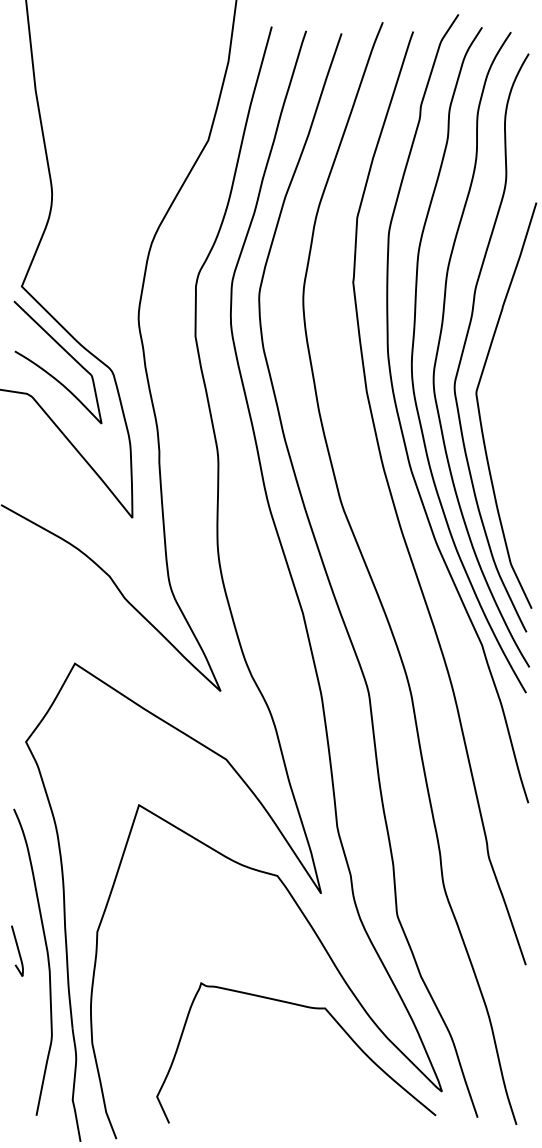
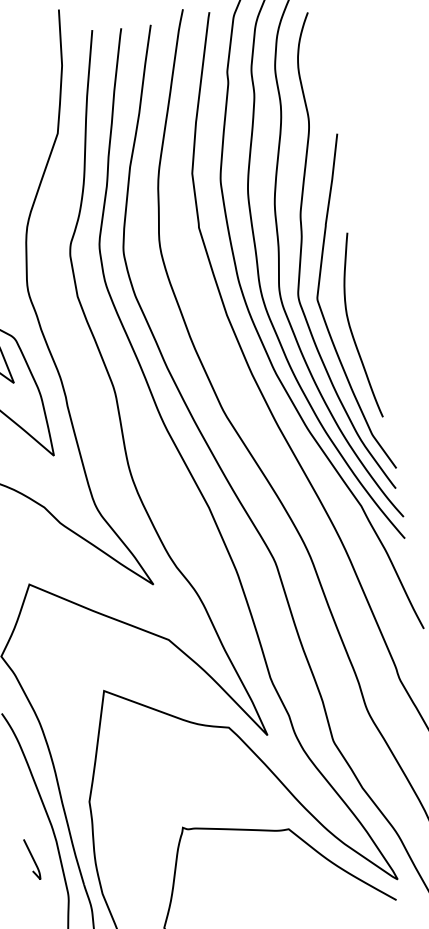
curve: (509, 433) -> (350, 327), added
curve: (17, 950) -> (32, 858), moved

